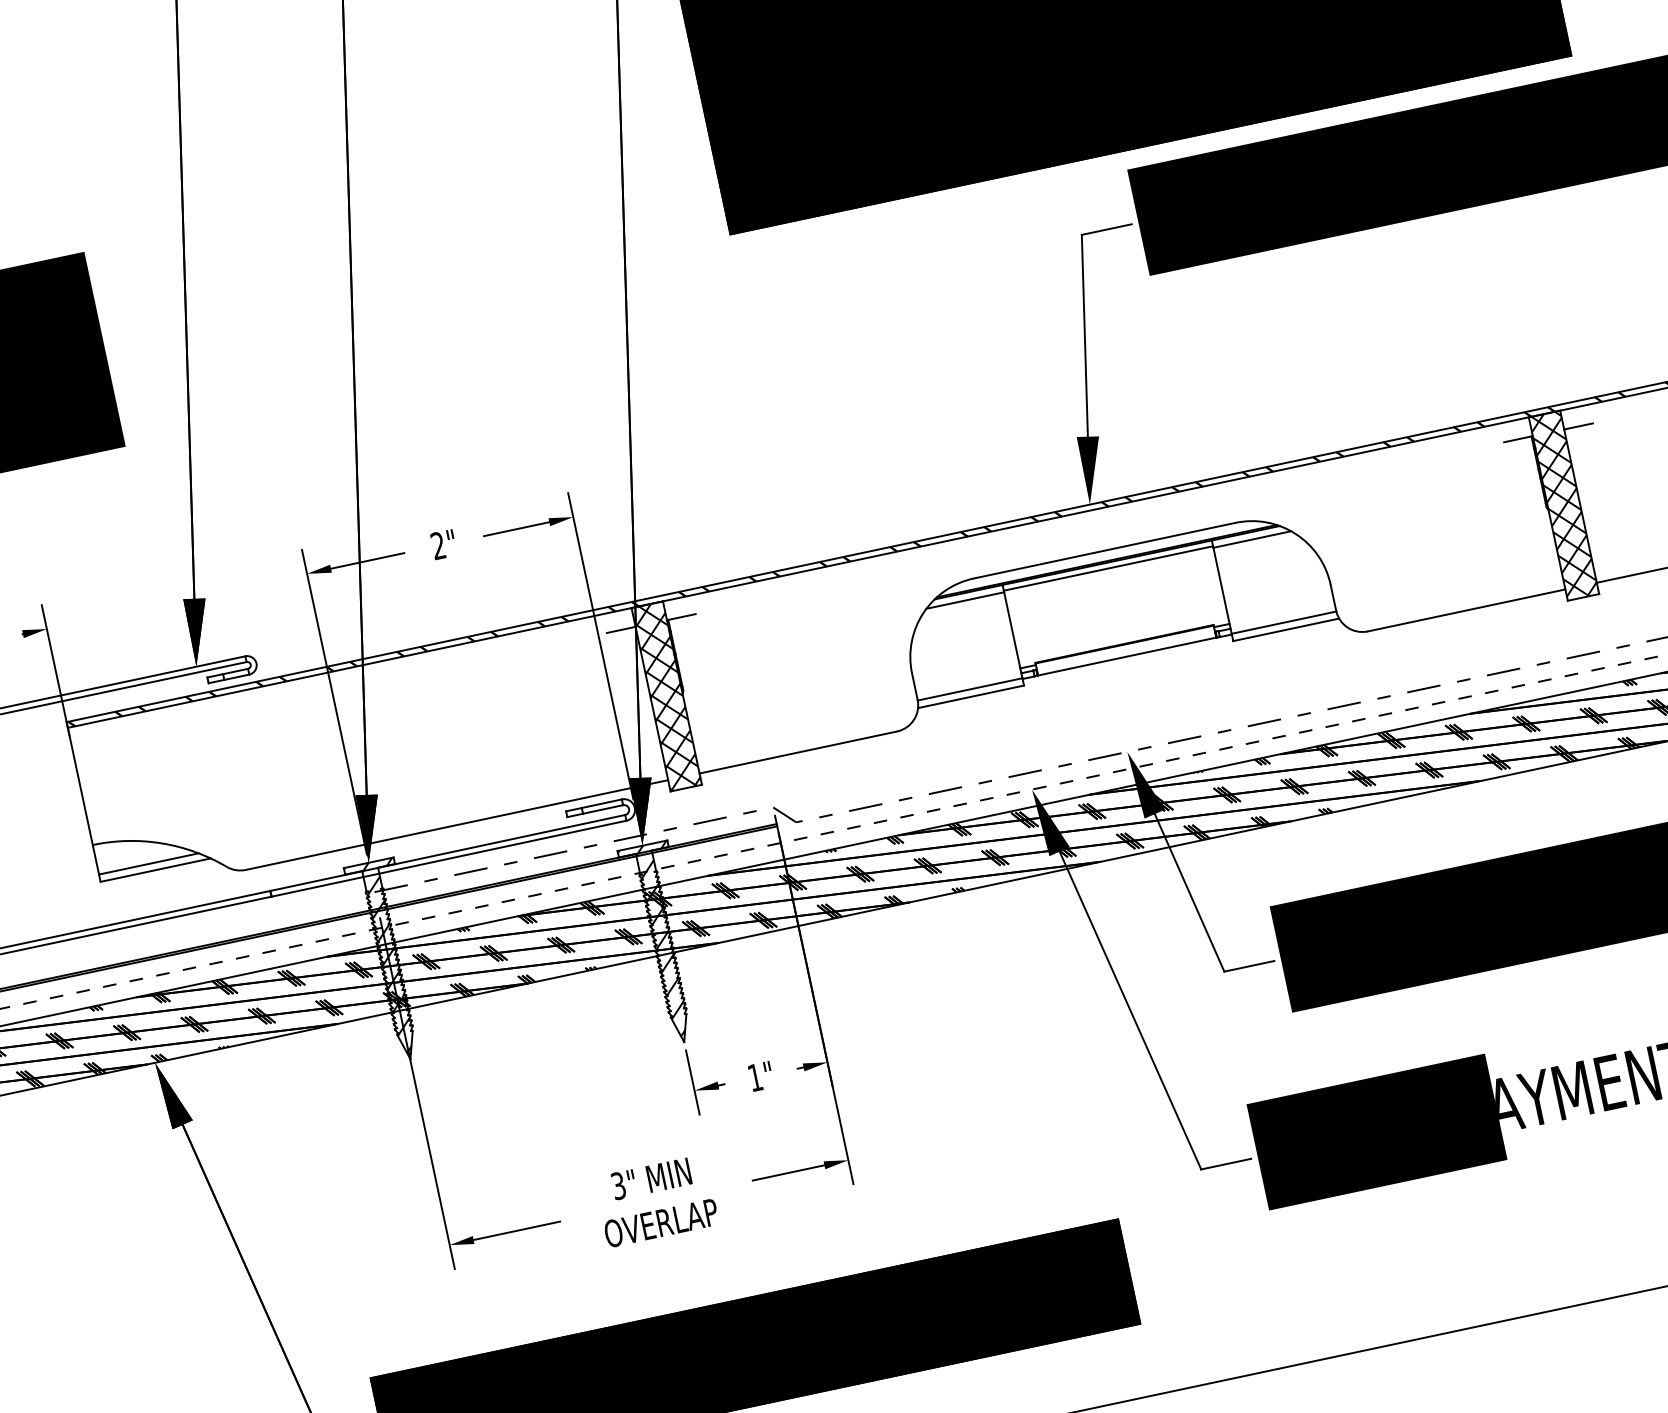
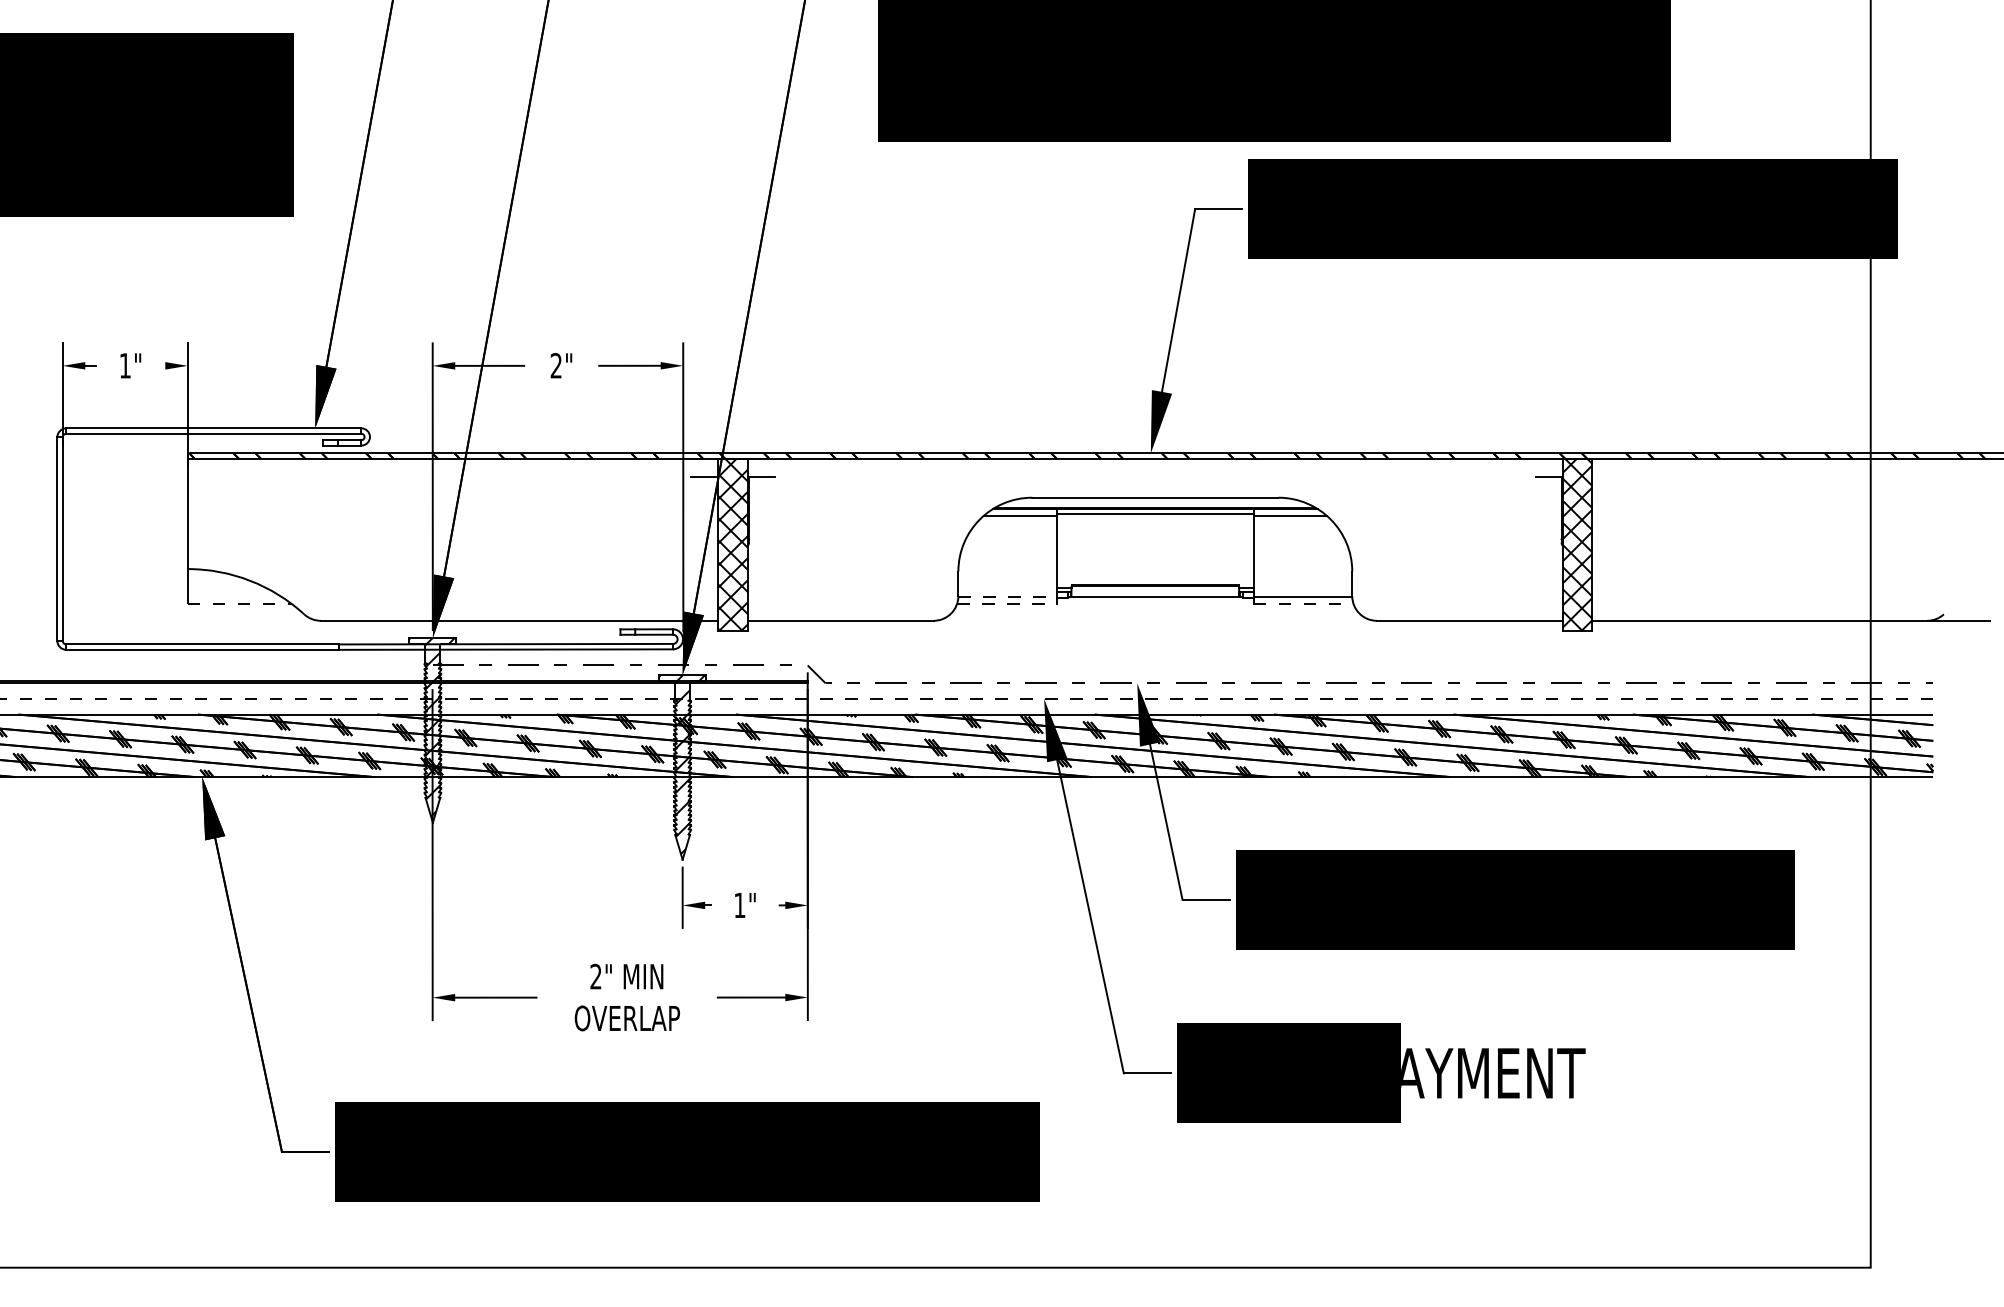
line: (1578, 426) -> (1605, 476), removed
line: (1286, 629) -> (1303, 603), solid -> dashed
line: (970, 688) -> (1008, 596), solid -> dashed
line: (971, 696) -> (1007, 603), solid -> dashed
line: (148, 863) -> (234, 596), removed
line: (155, 869) -> (239, 603), solid -> dashed
text: (617, 1185) -> (595, 976), 3" -> 2"

